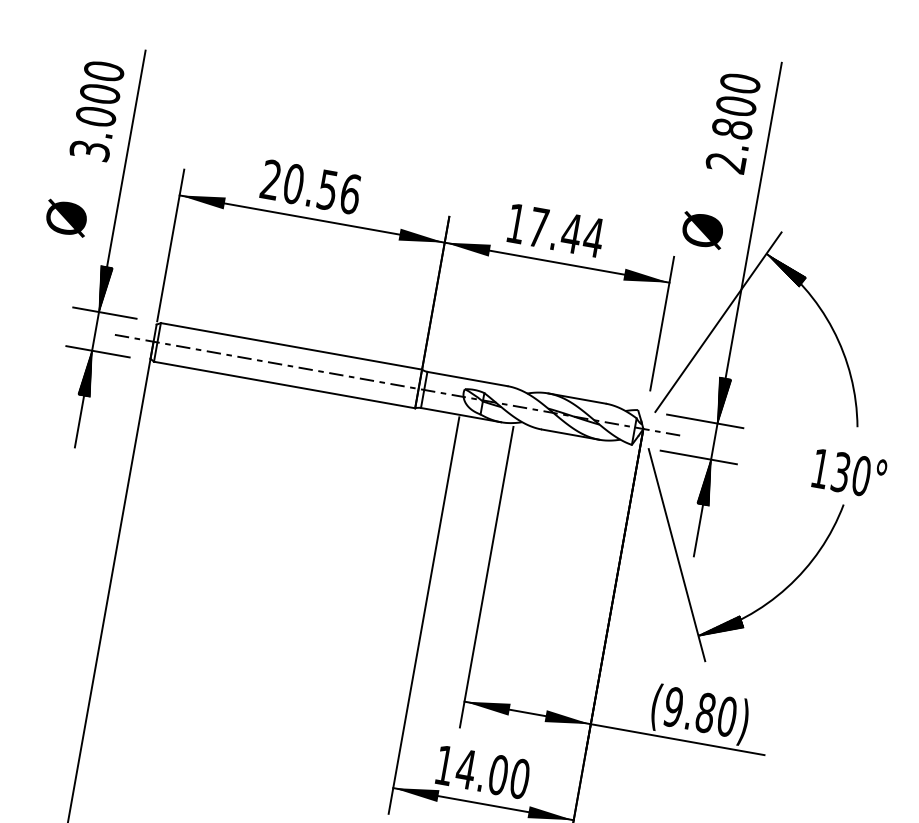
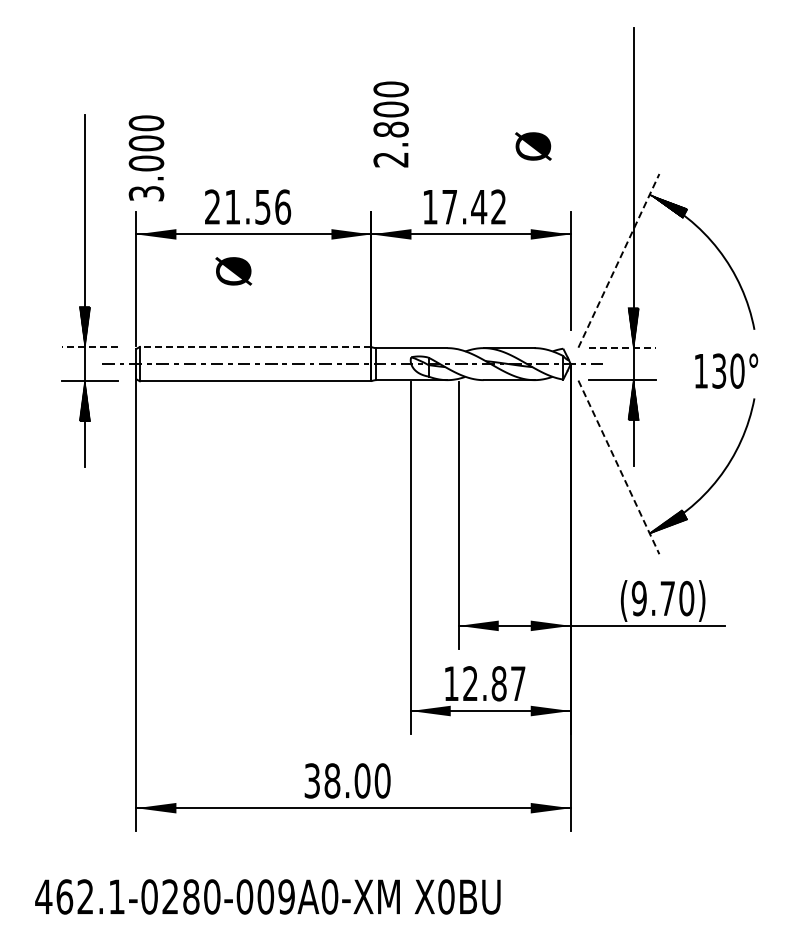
text: (97, 111) -> (146, 158), moved
text: (732, 122) -> (390, 124), moved
text: (293, 183) -> (232, 206), 20.56 -> 21.56
text: (66, 218) -> (233, 271), moved
text: (702, 230) -> (533, 146), moved
text: (593, 236) -> (498, 206), 17.44 -> 17.42
line: (104, 312) -> (89, 346), solid -> dashed
line: (718, 321) -> (618, 260), solid -> dashed
line: (291, 345) -> (255, 346), solid -> dashed
line: (704, 421) -> (622, 348), solid -> dashed
text: (849, 473) -> (726, 370), moved
line: (676, 555) -> (618, 467), solid -> dashed
text: (705, 712) -> (667, 598), (9.80) -> (9.70)
text: (492, 773) -> (493, 683), 14.00 -> 12.87

